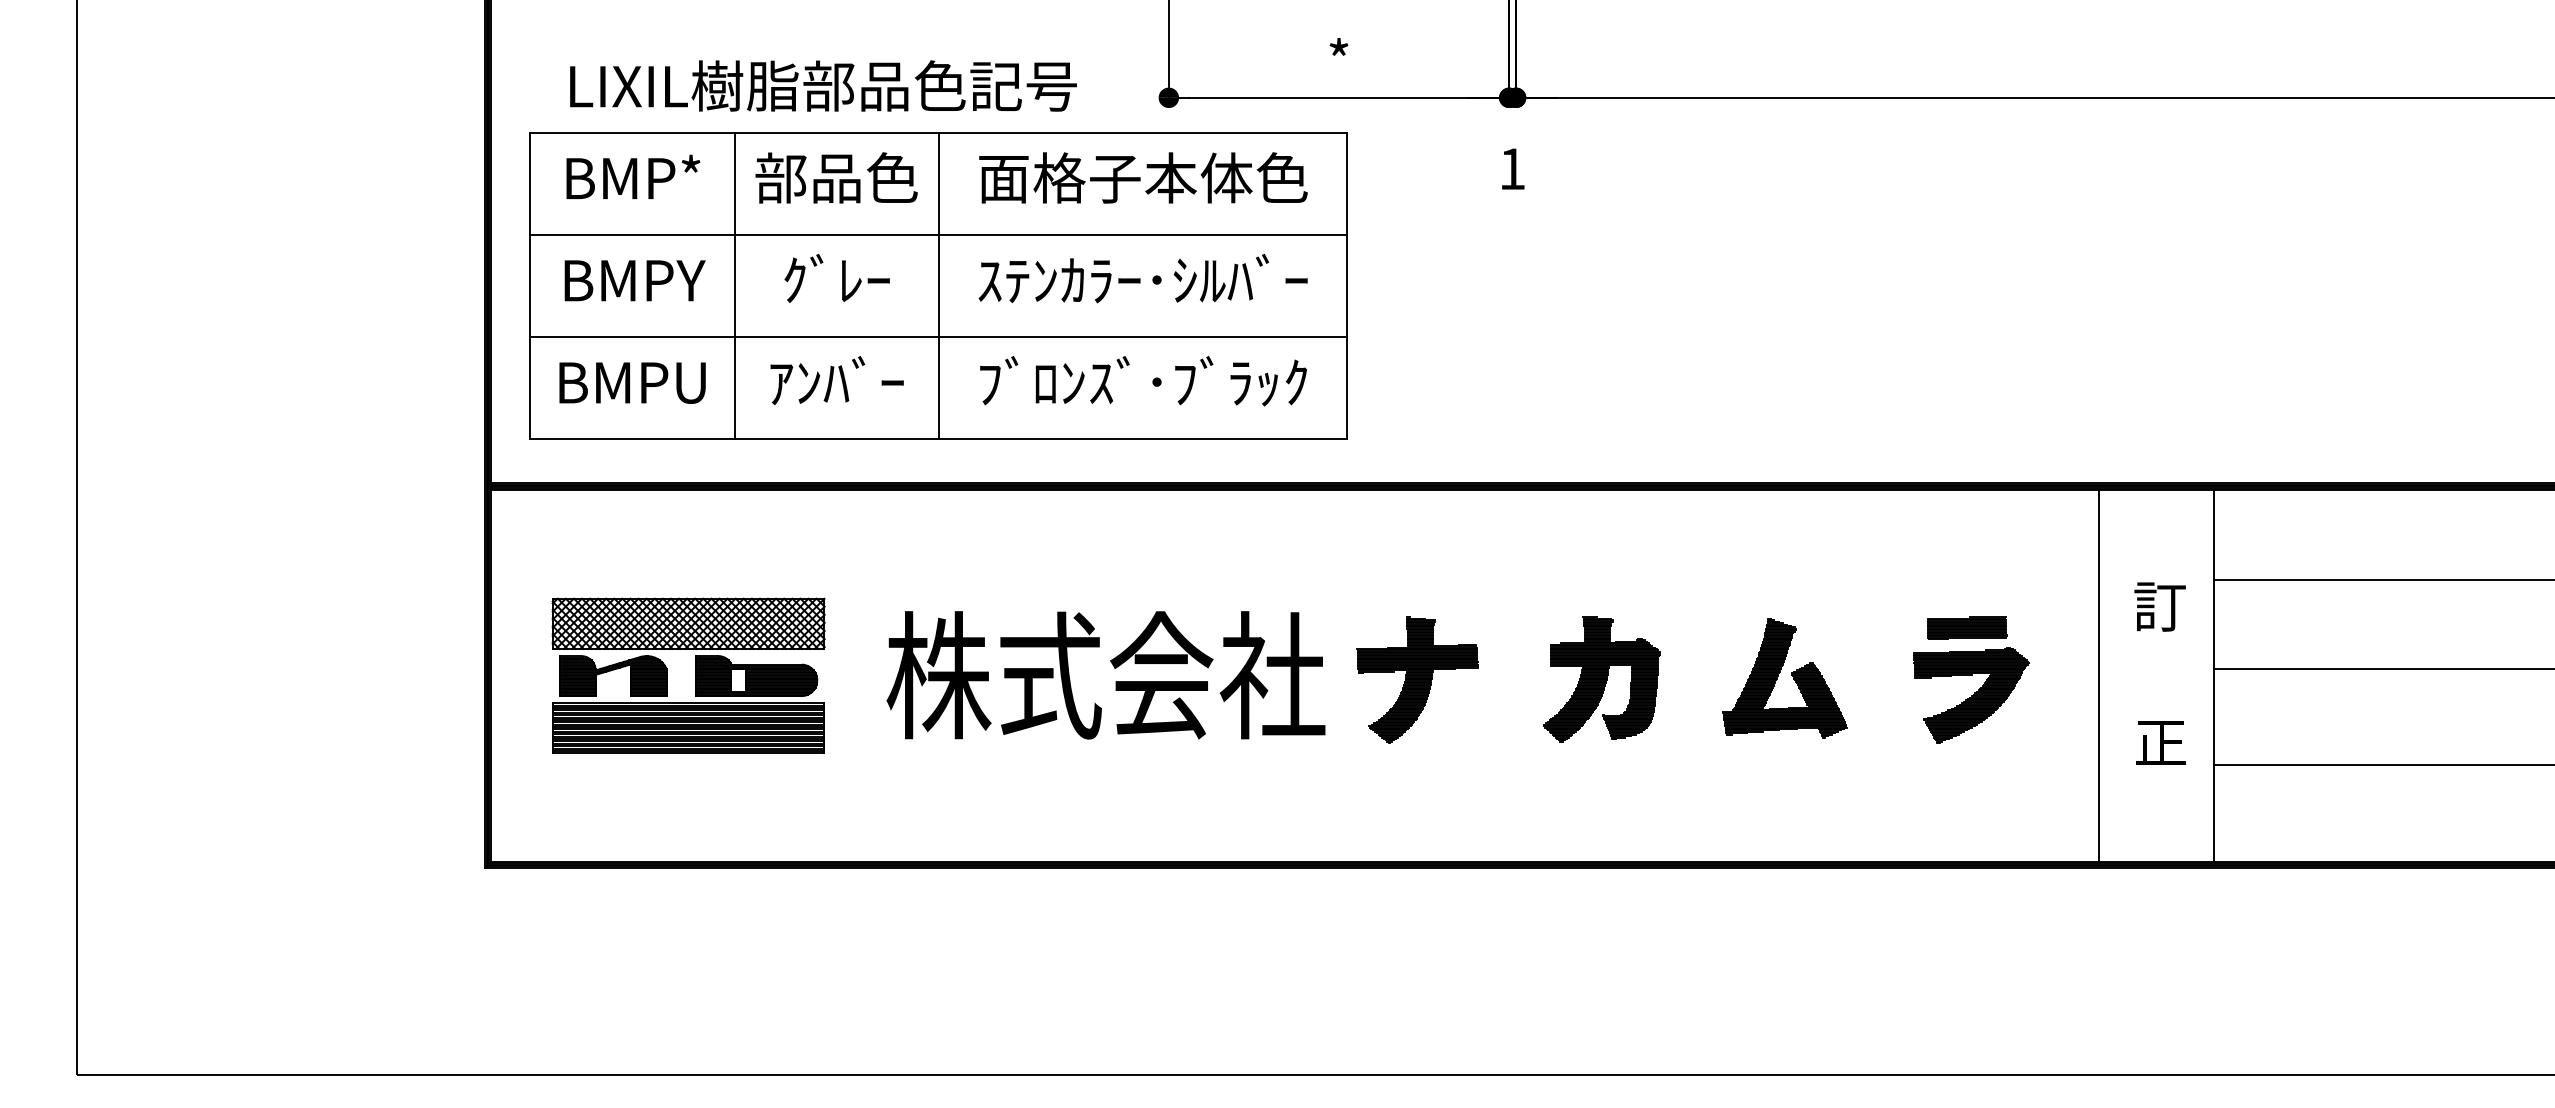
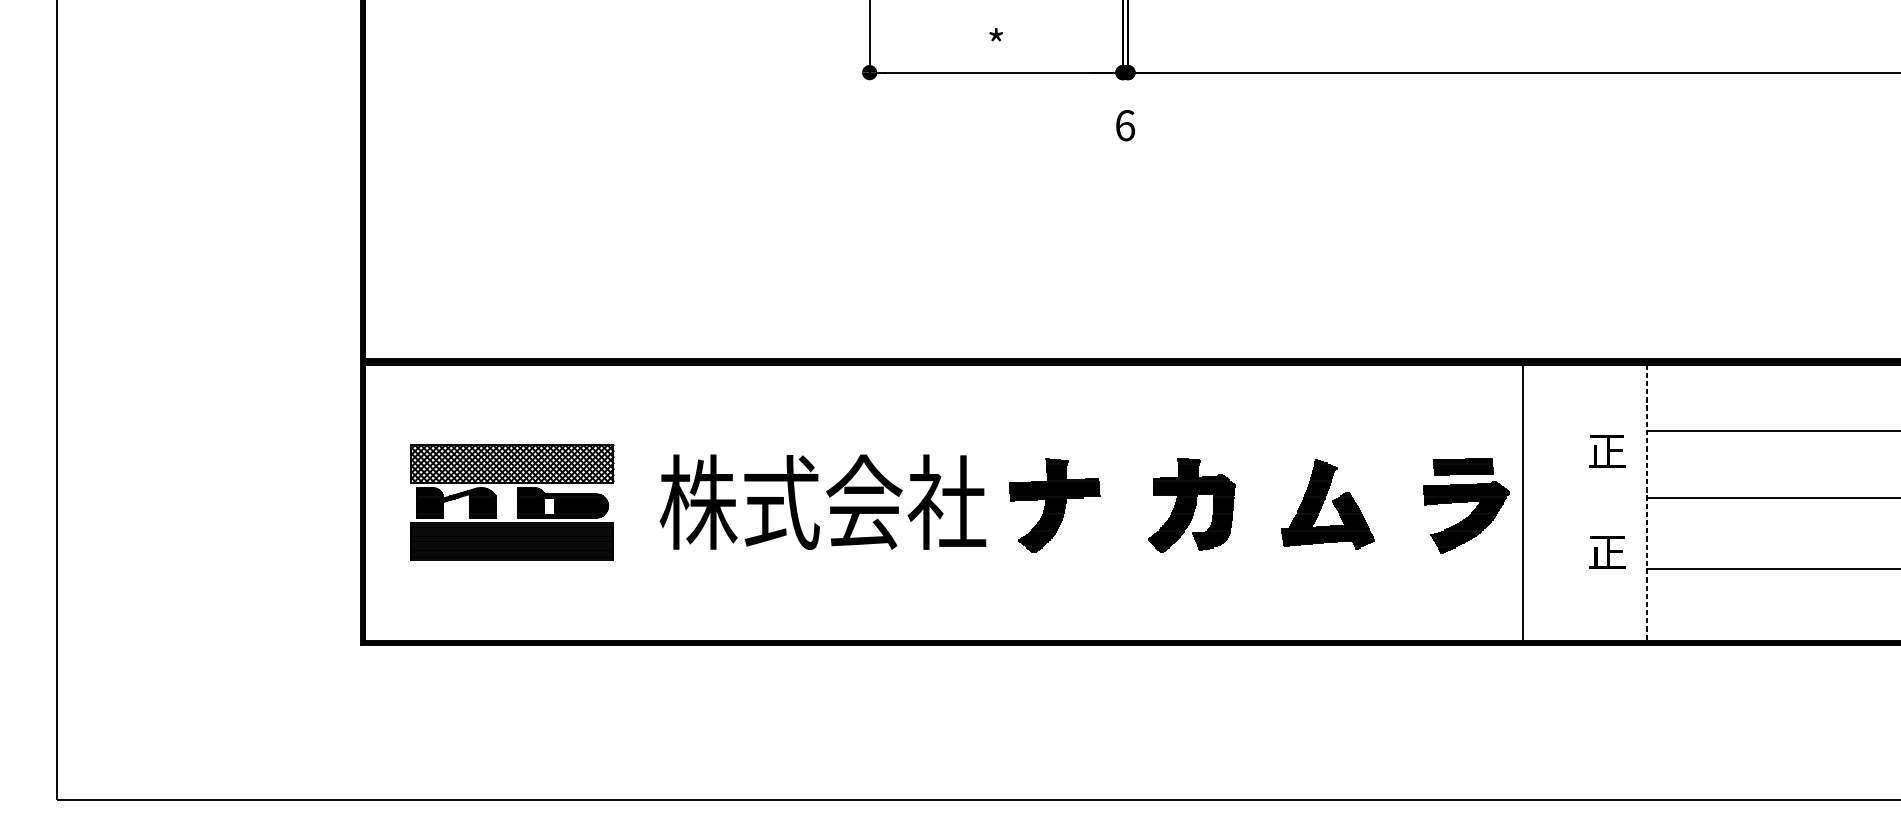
text: (1512, 169) -> (1125, 125), 1 -> 6
part: (938, 249) -> (698, 185), removed
text: (2159, 606) -> (1606, 451), 訂 -> 正
line: (2099, 675) -> (1523, 502), moved
line: (2213, 676) -> (1646, 503), solid -> dashed

